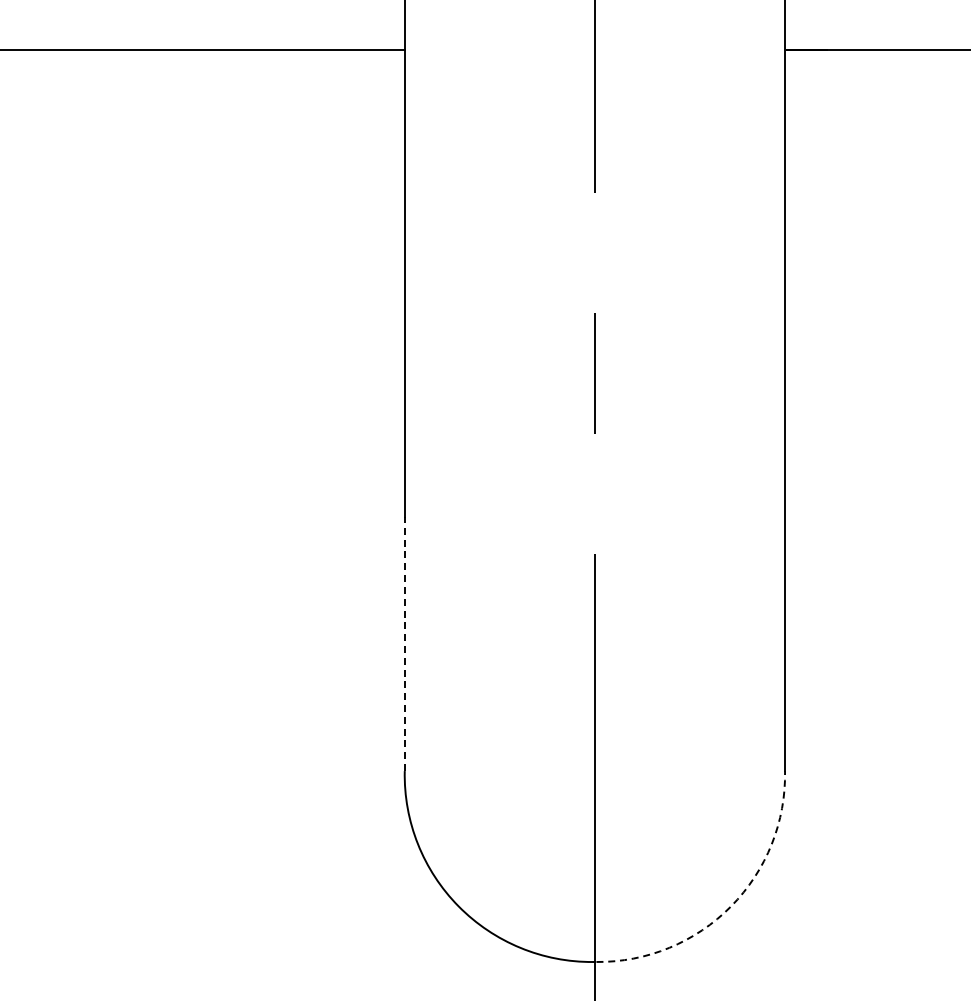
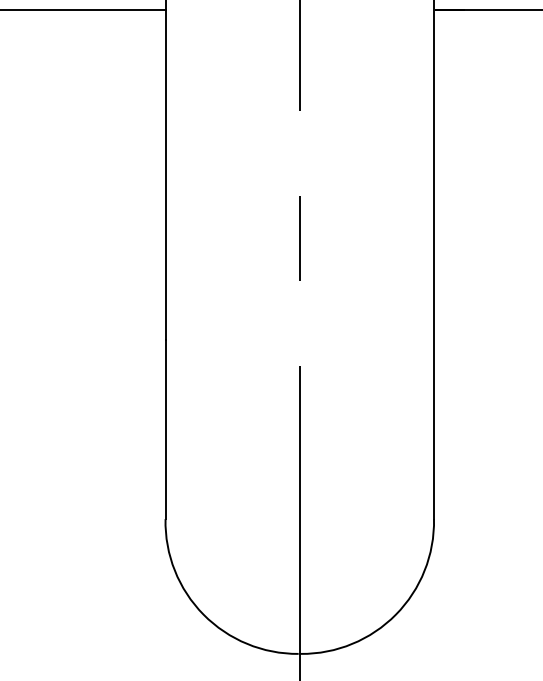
line: (404, 644) -> (165, 429), dashed -> solid
arc: (731, 906) -> (396, 614), dashed -> solid

